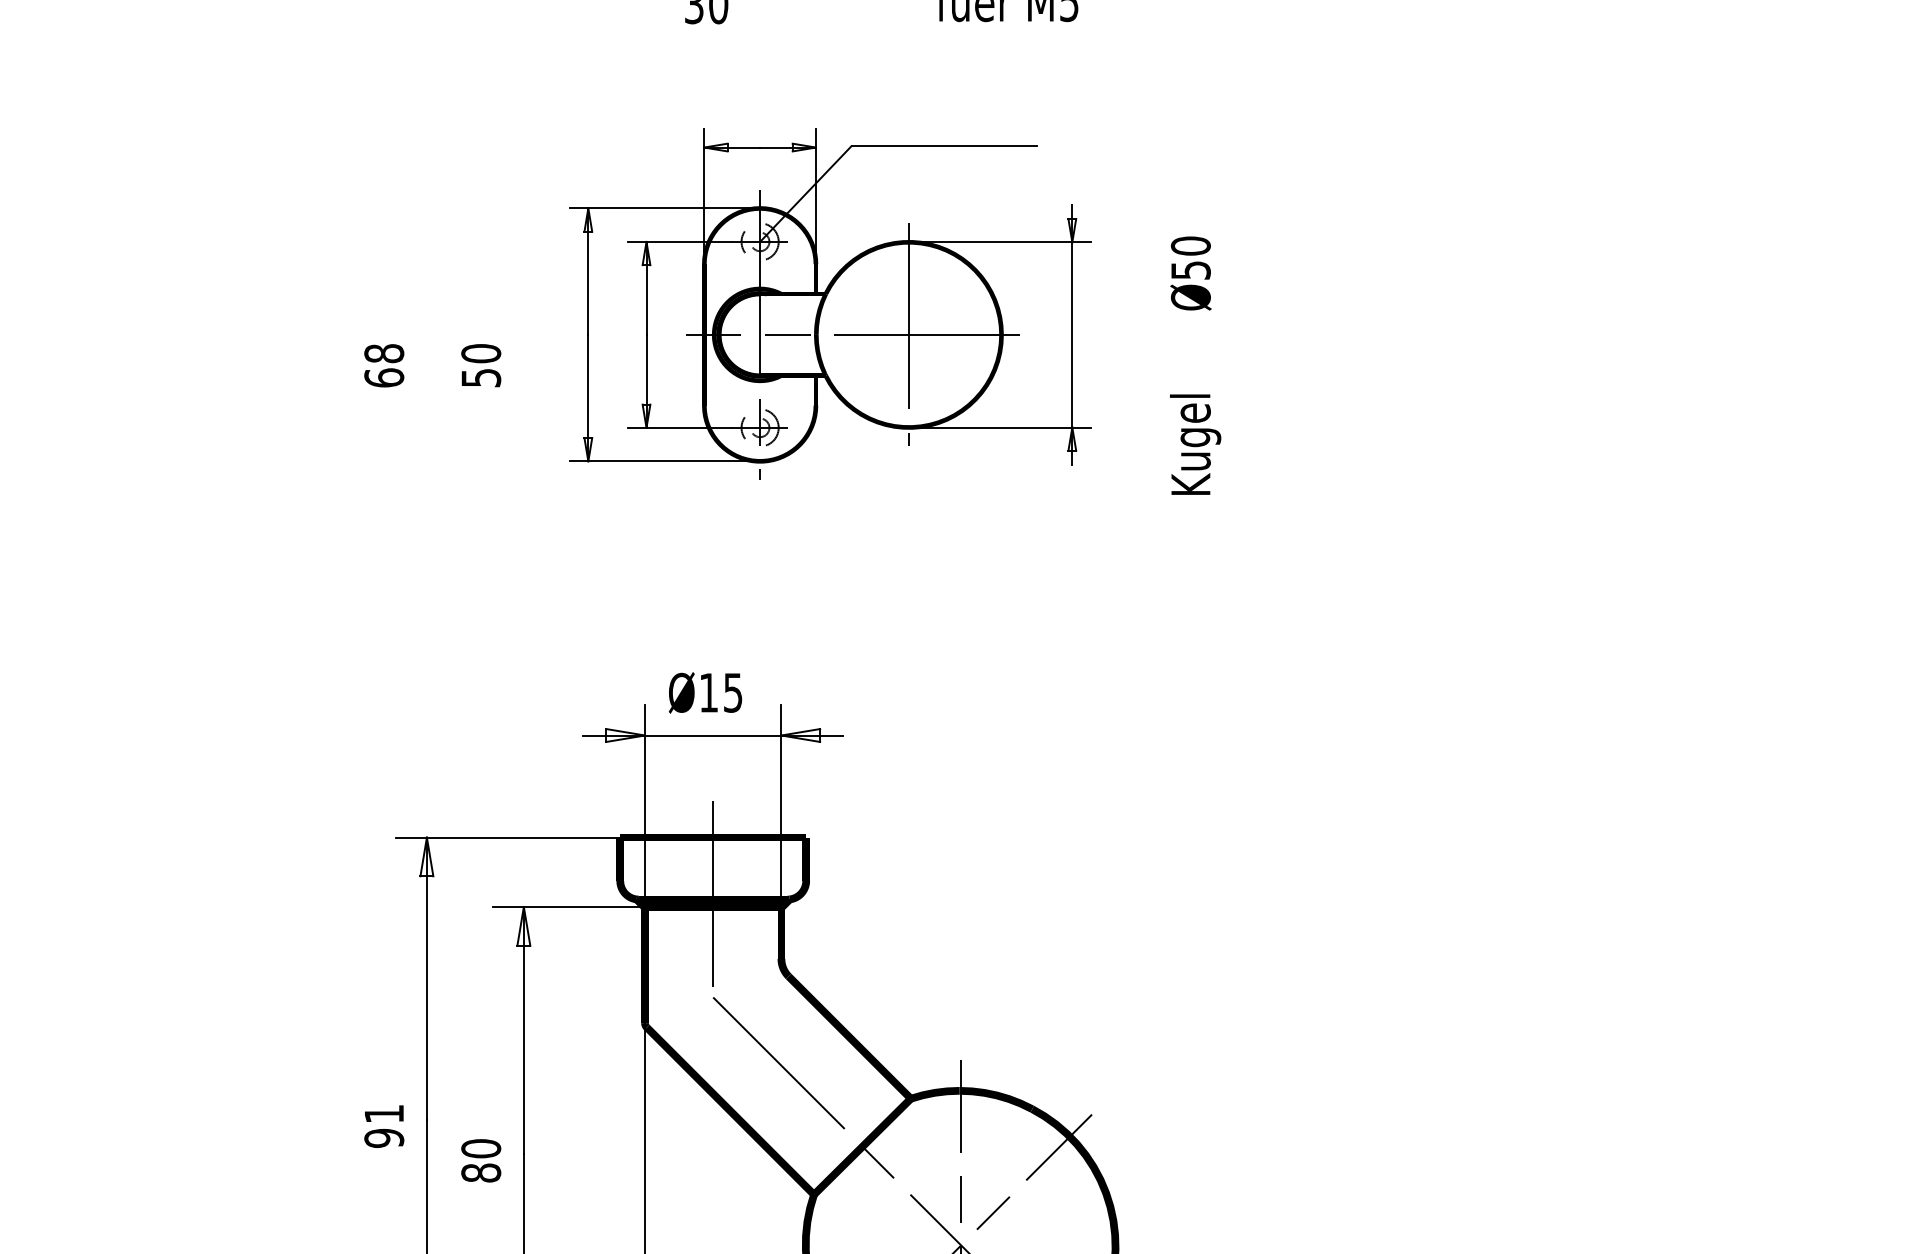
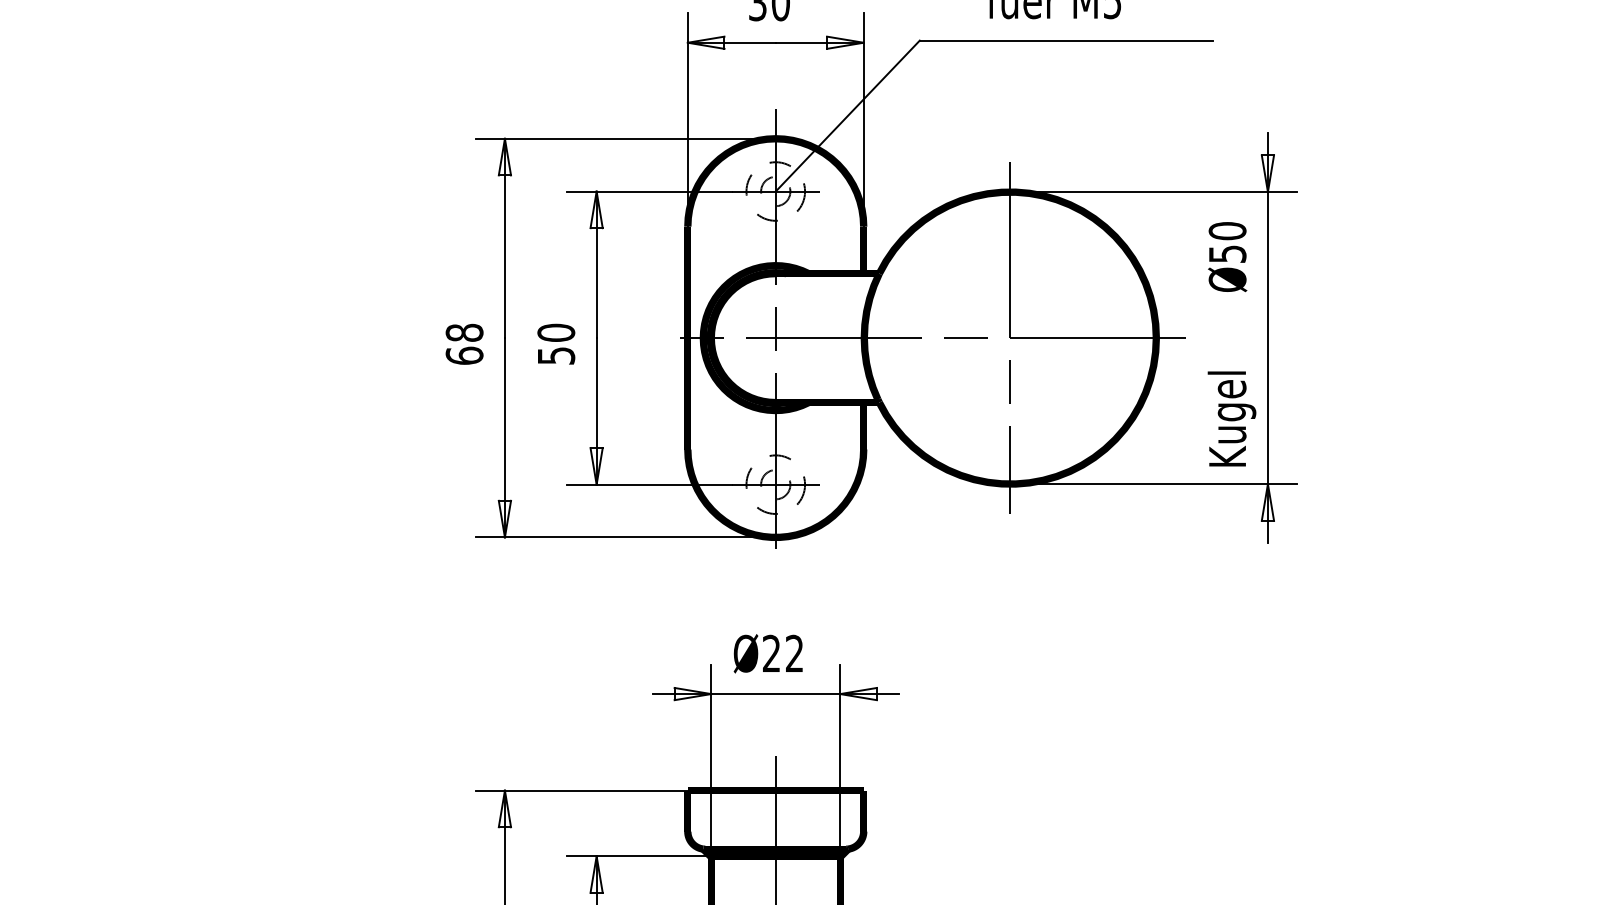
part: (830, 298) -> (886, 280), size x1.67
text: (720, 692) -> (782, 653), Ø15 -> Ø22

